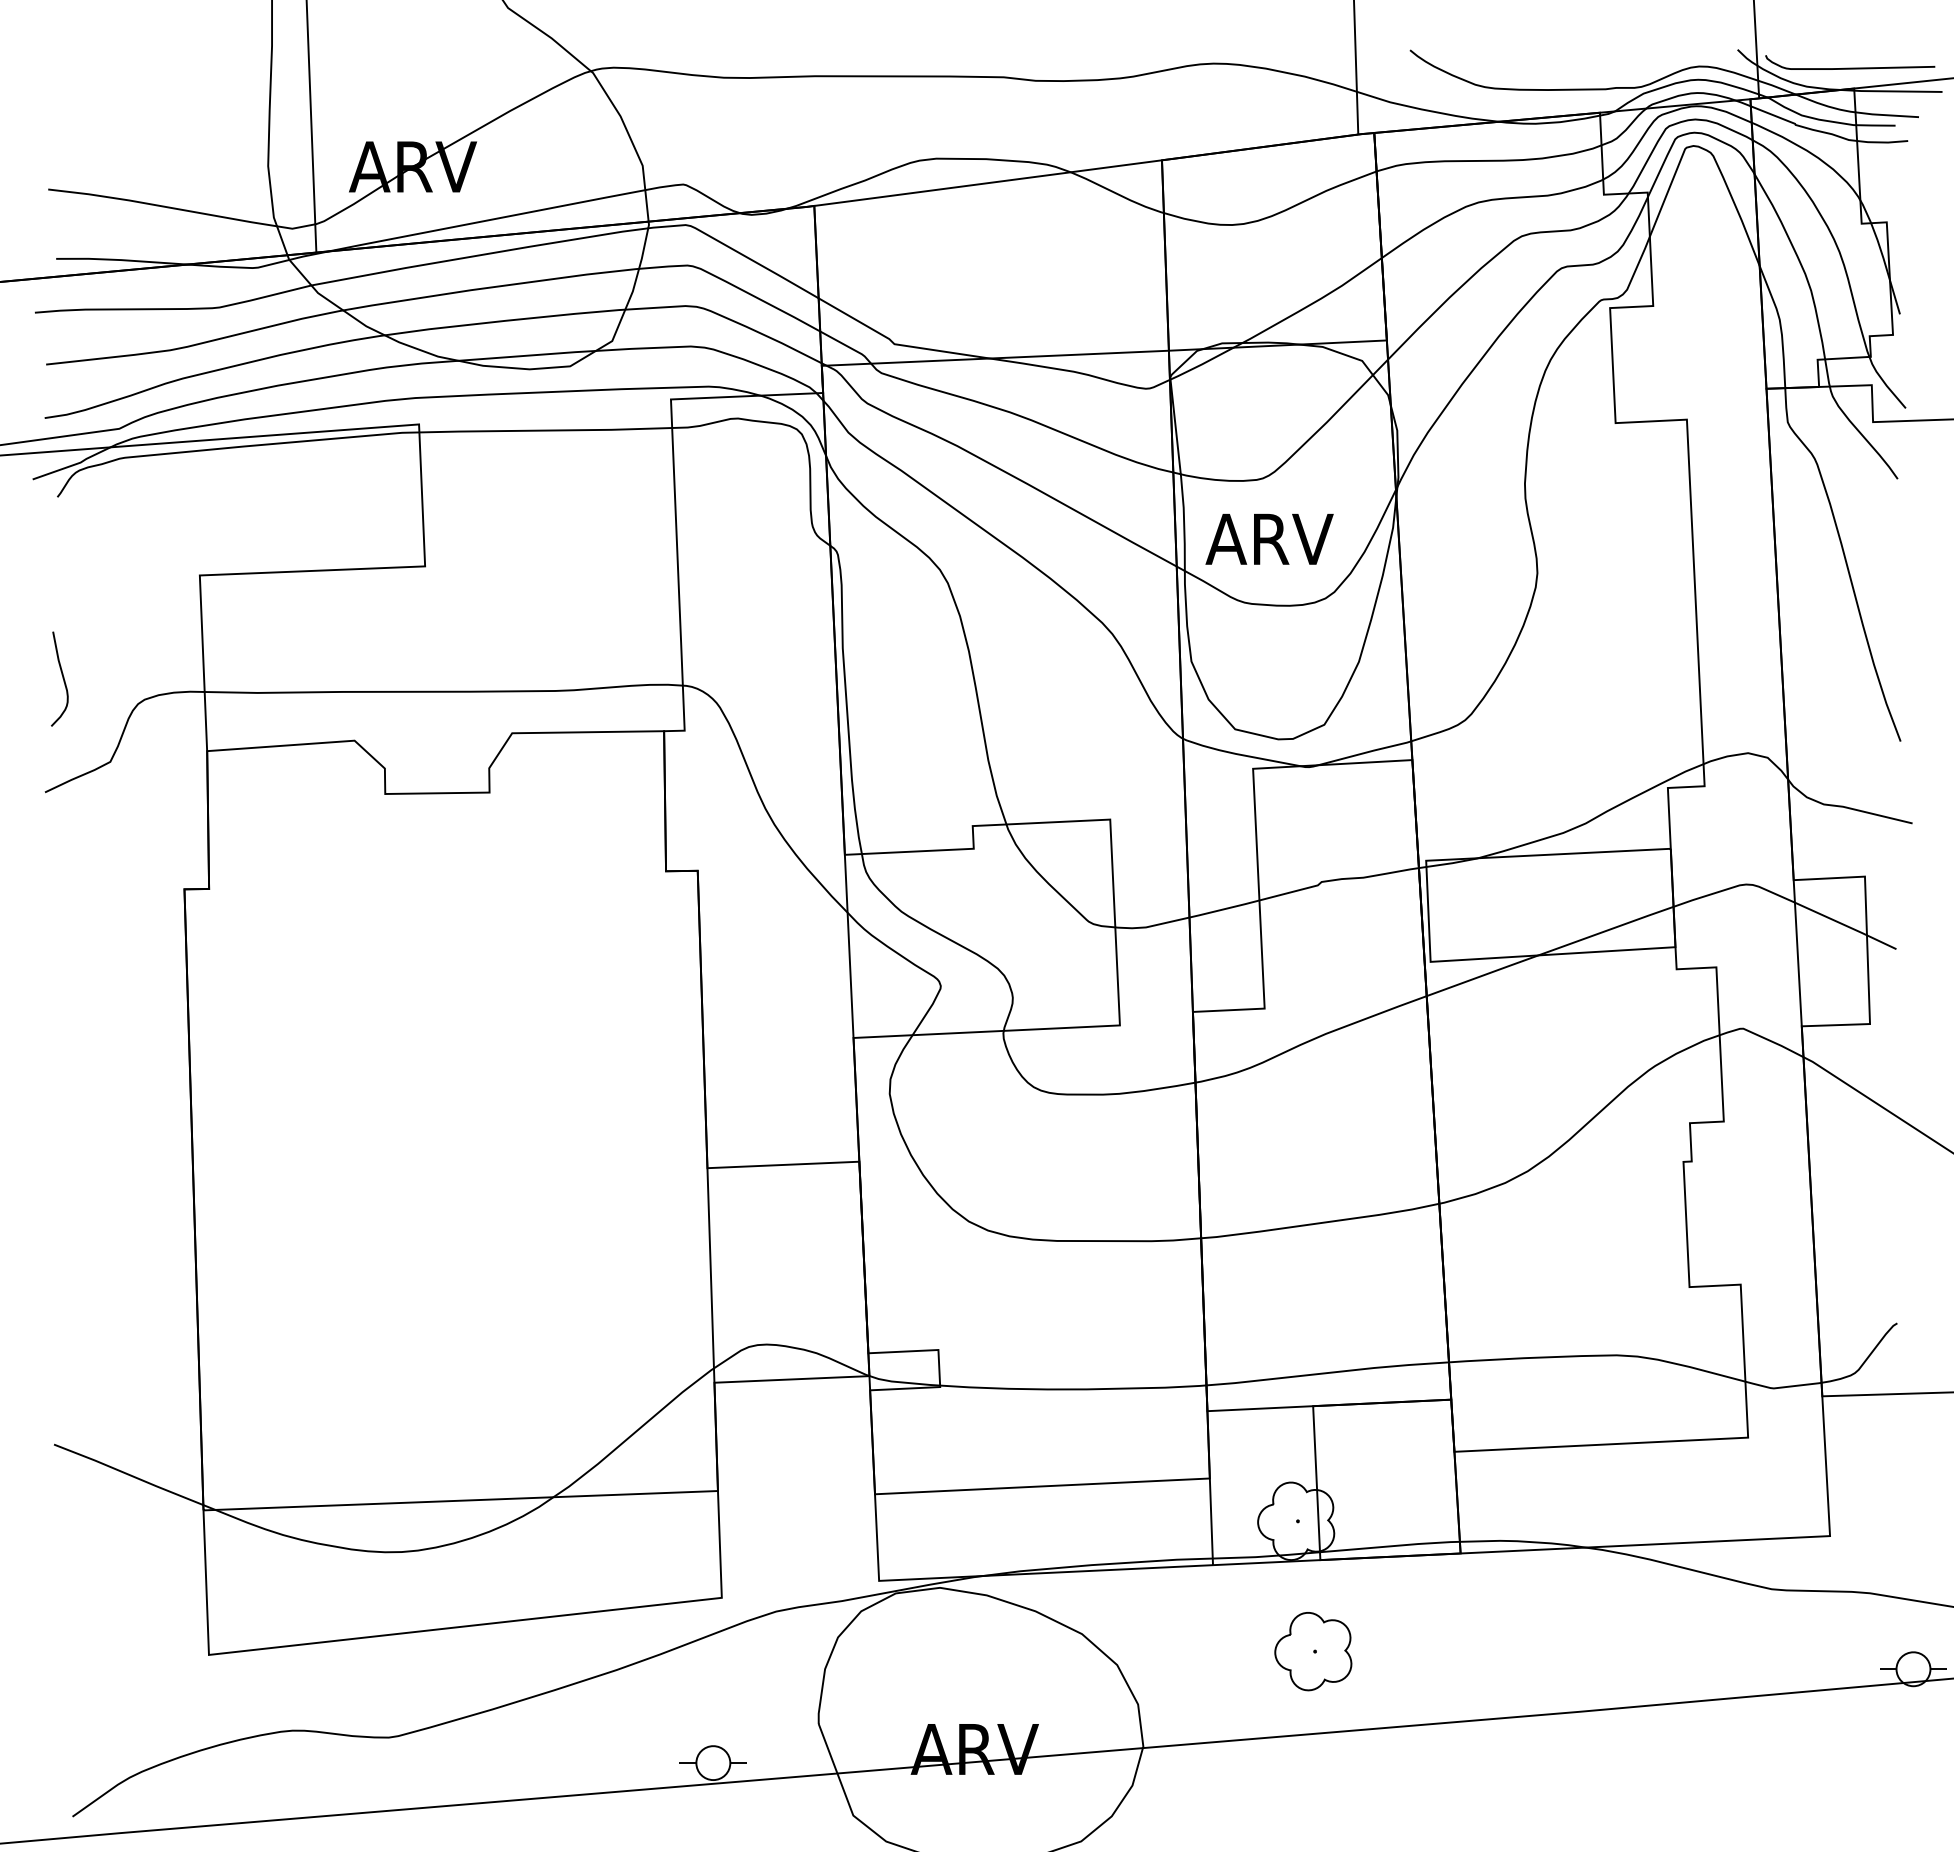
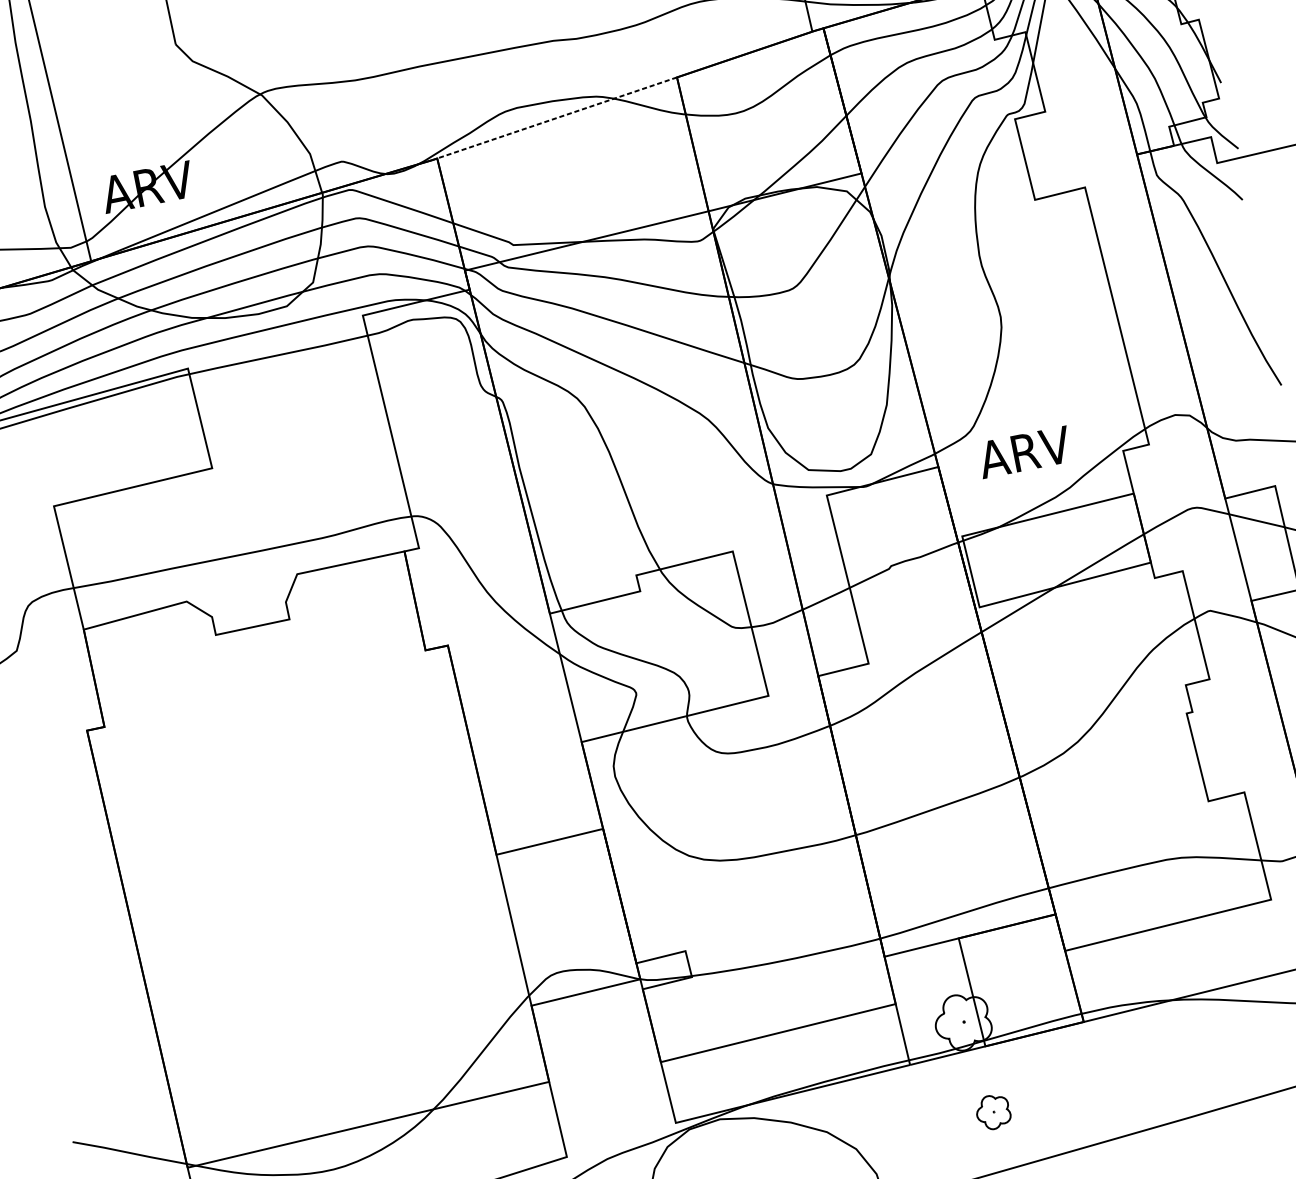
line: (987, 183) -> (556, 118), solid -> dashed
text: (1269, 539) -> (1024, 452), moved
part: (1313, 1651) -> (993, 1112), size x0.6

